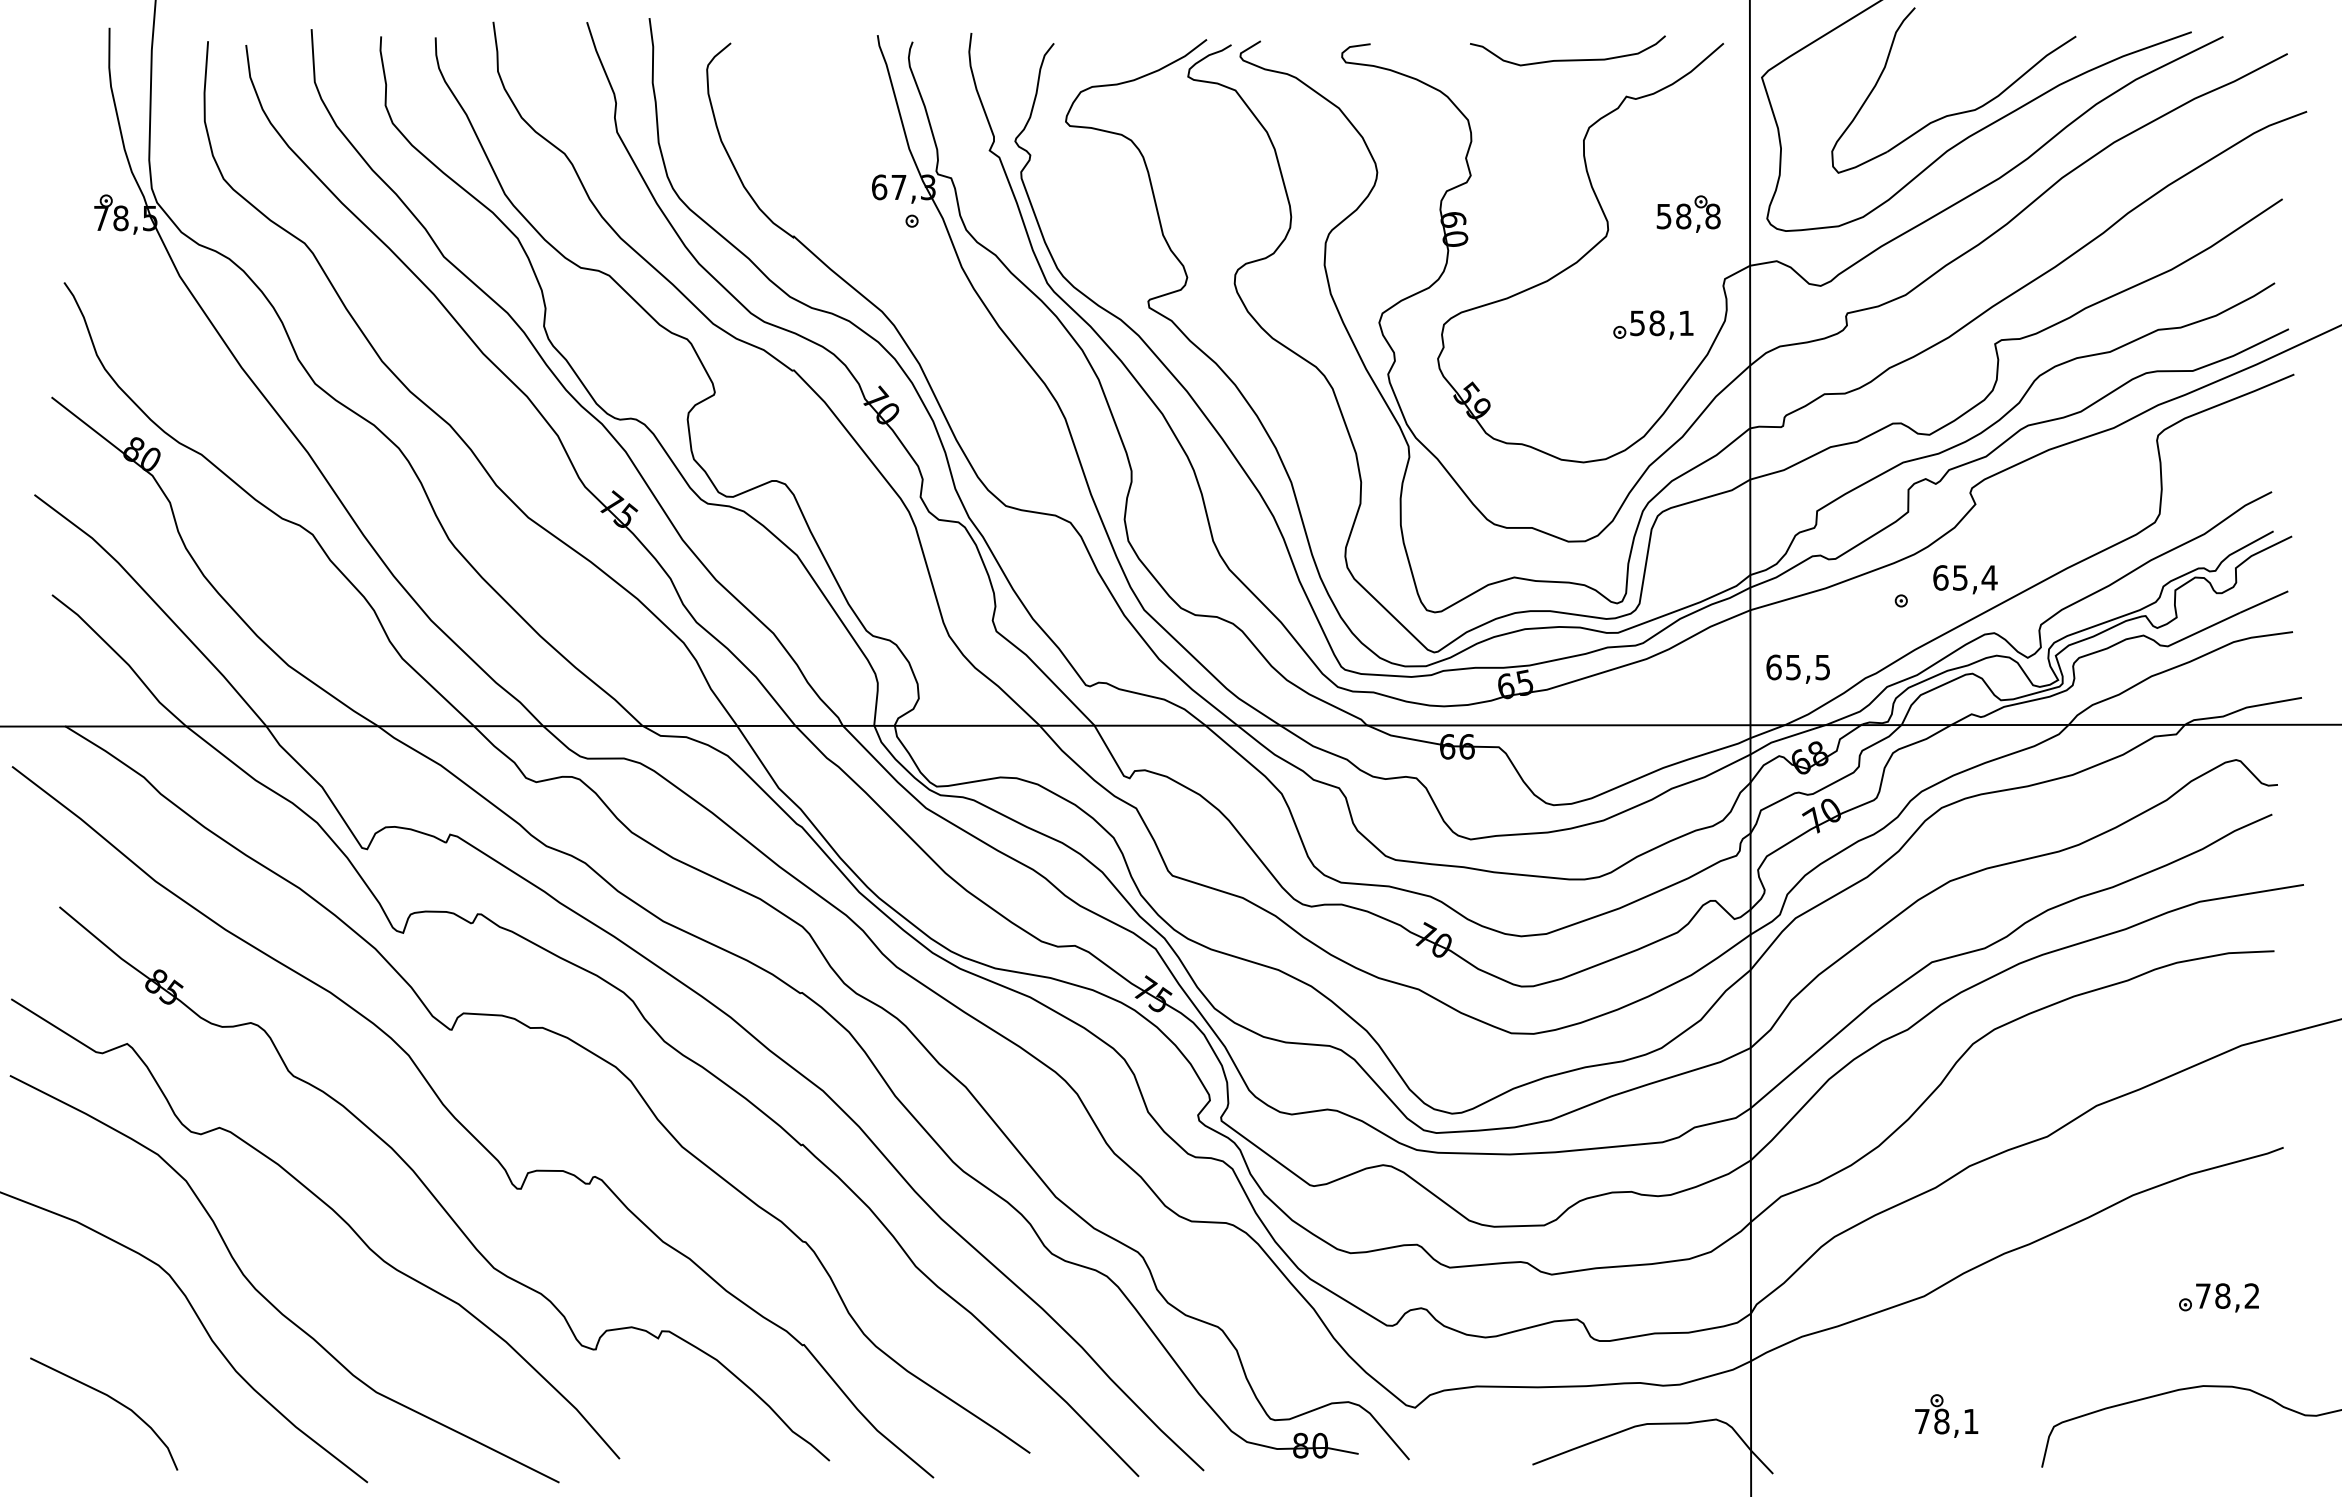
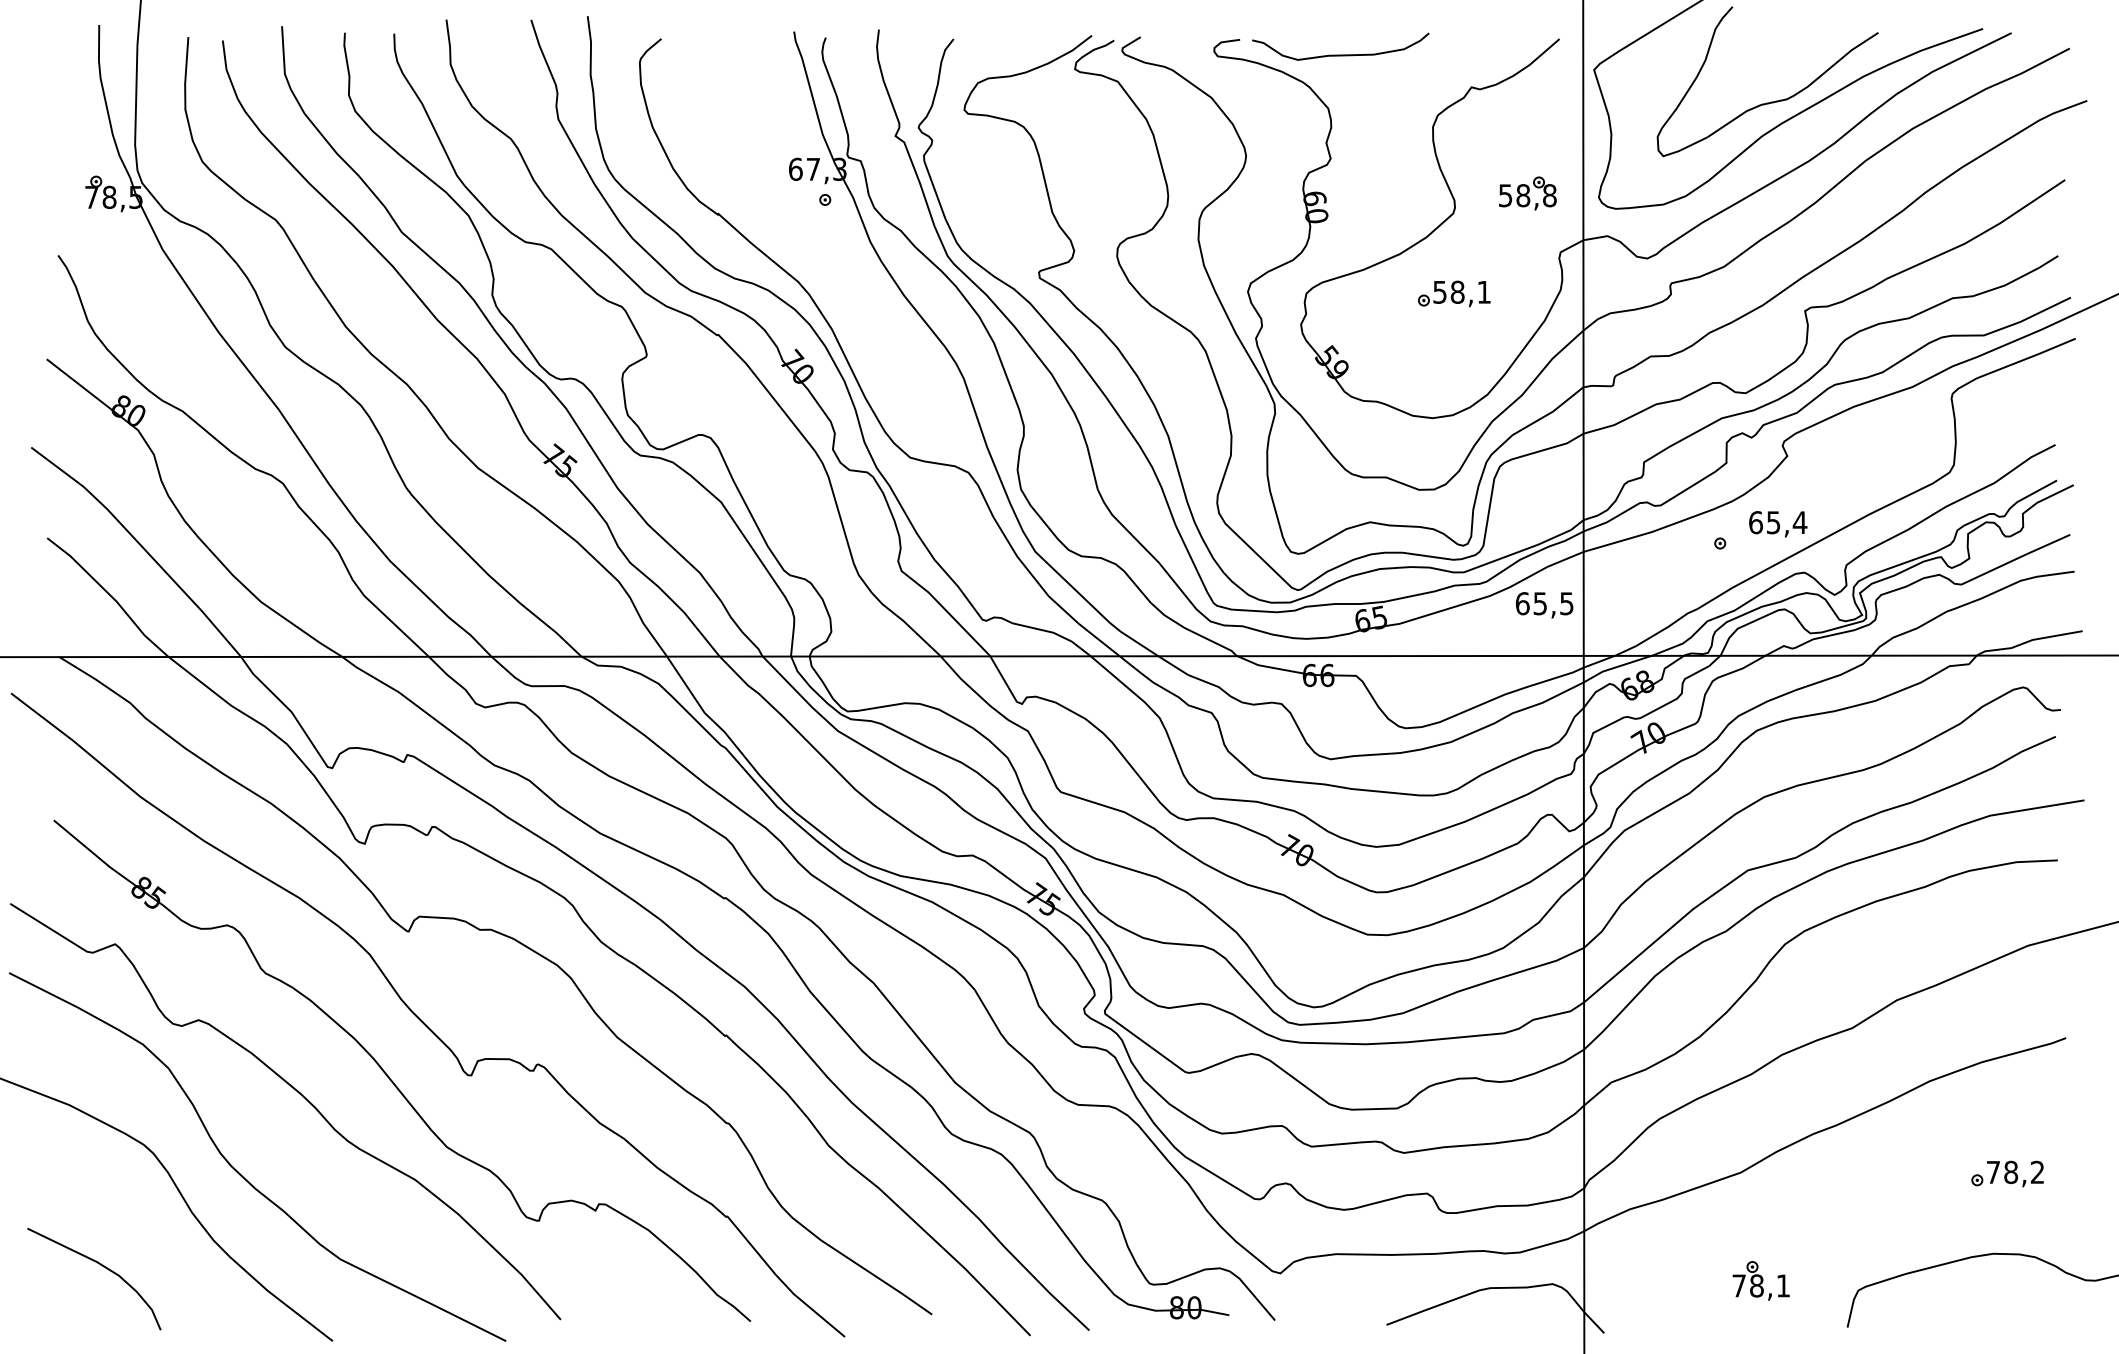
curve: (1567, 59) -> (1340, 54), moved
part: (1653, 324) -> (1454, 293), moved
text: (1797, 668) -> (1543, 604), moved

